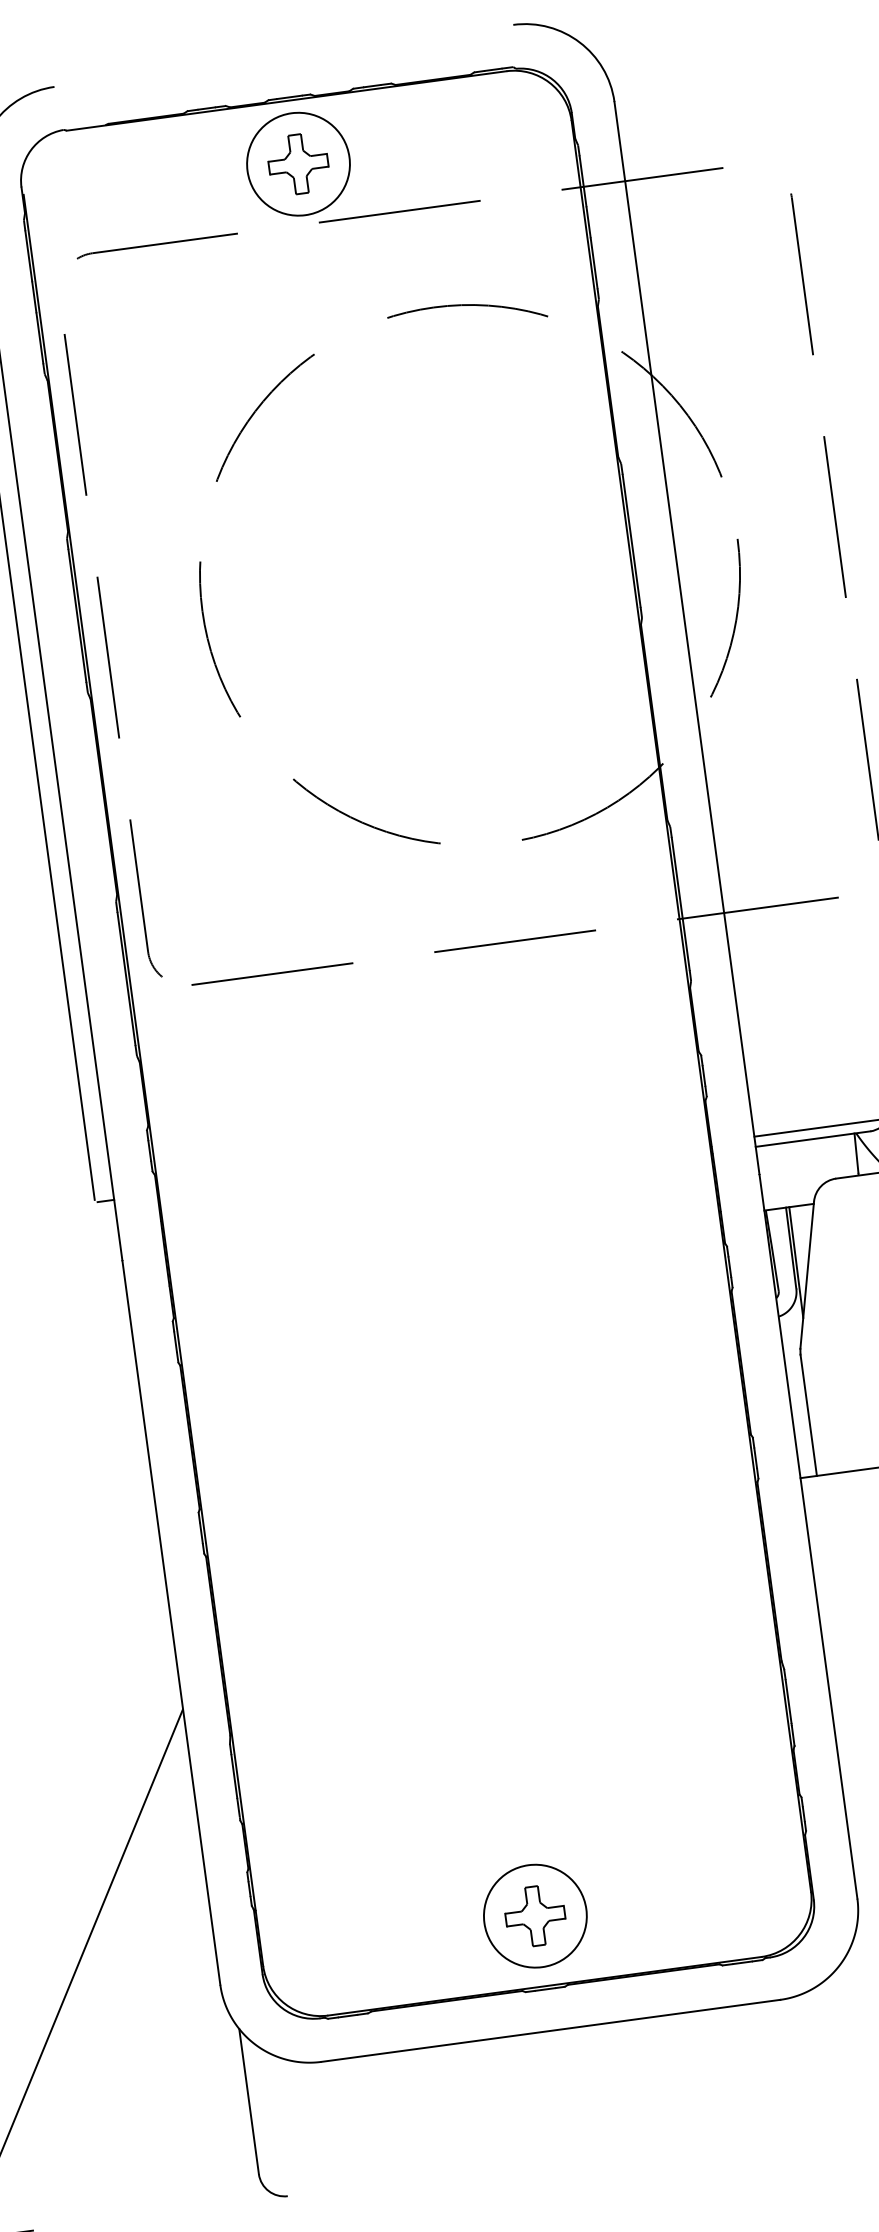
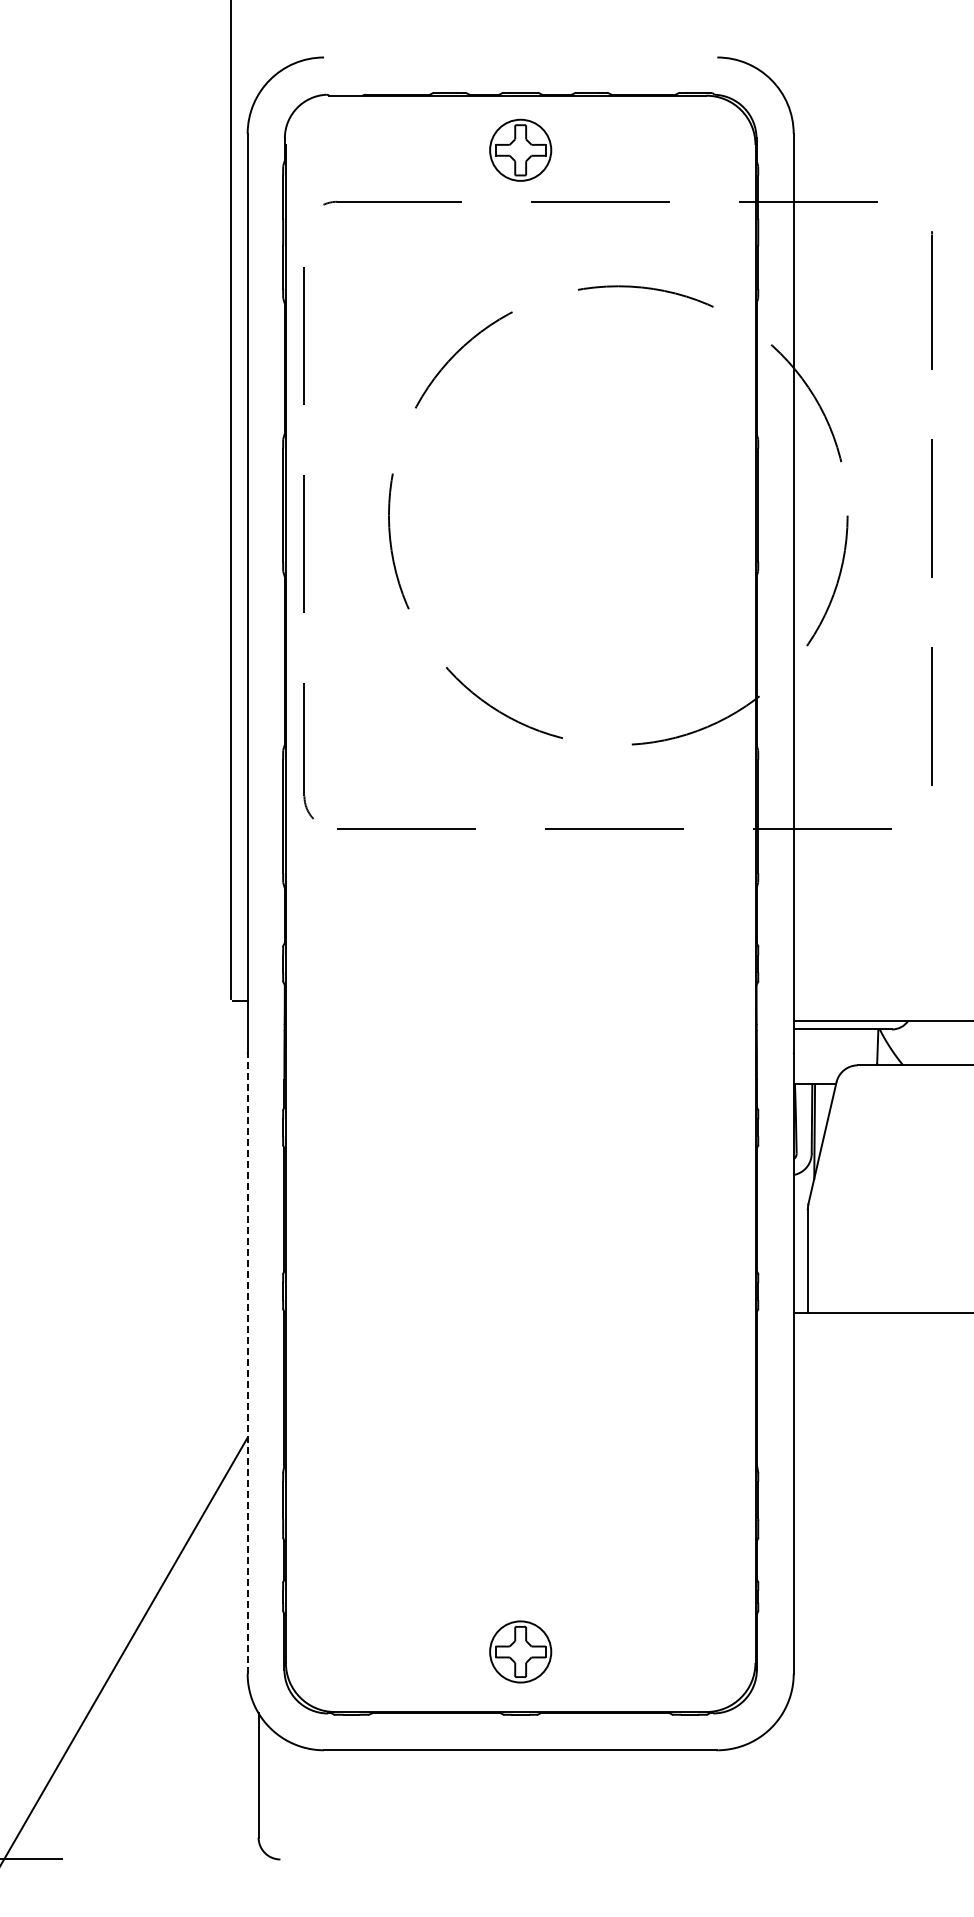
circle: (298, 164) -> (520, 150), size x0.7
line: (171, 1622) -> (247, 1363), solid -> dashed
circle: (535, 1915) -> (520, 1651), size x0.7

